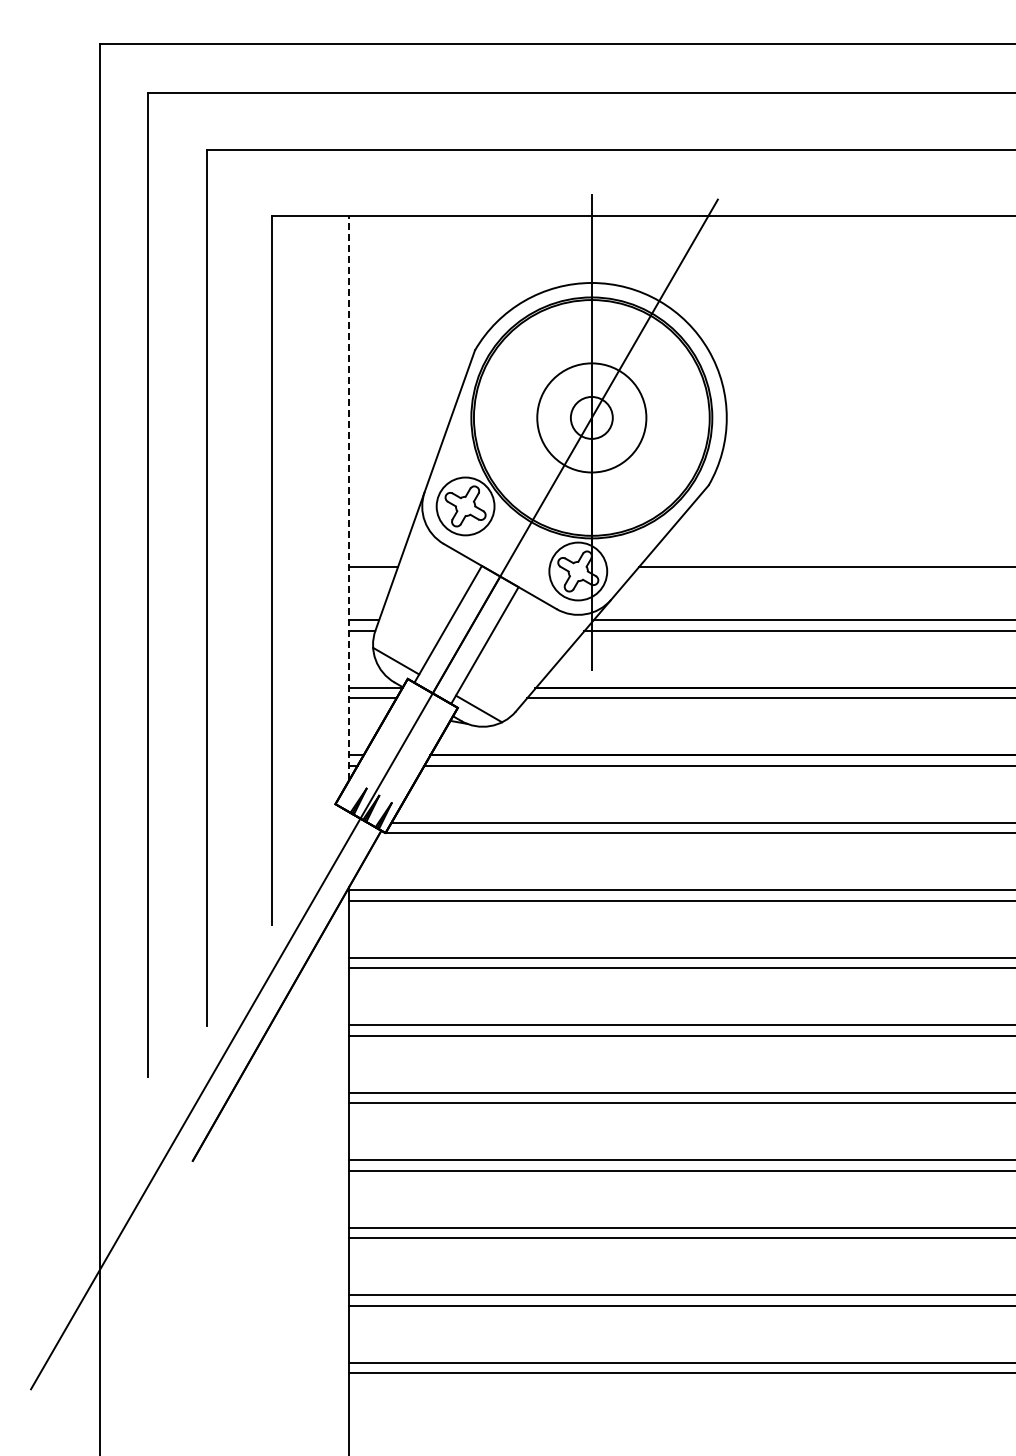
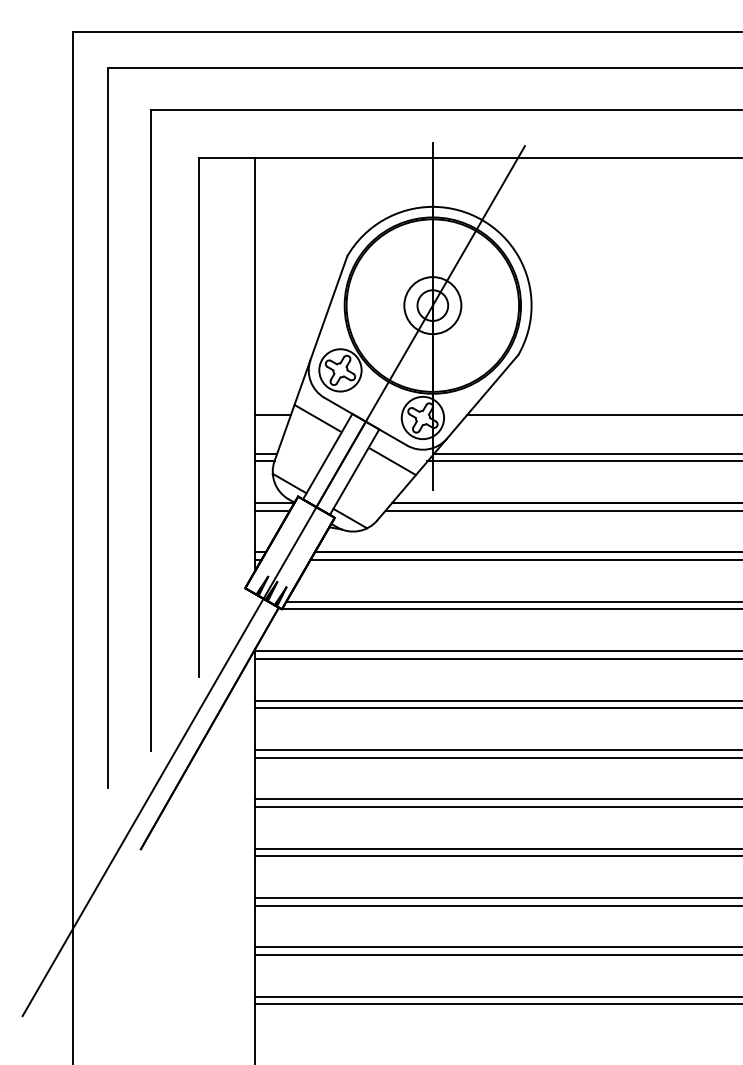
circle: (591, 417) -> (432, 305), size x0.71
line: (349, 497) -> (255, 363), dashed -> solid
line: (433, 571) -> (316, 417), added
line: (537, 631) -> (393, 461), added

